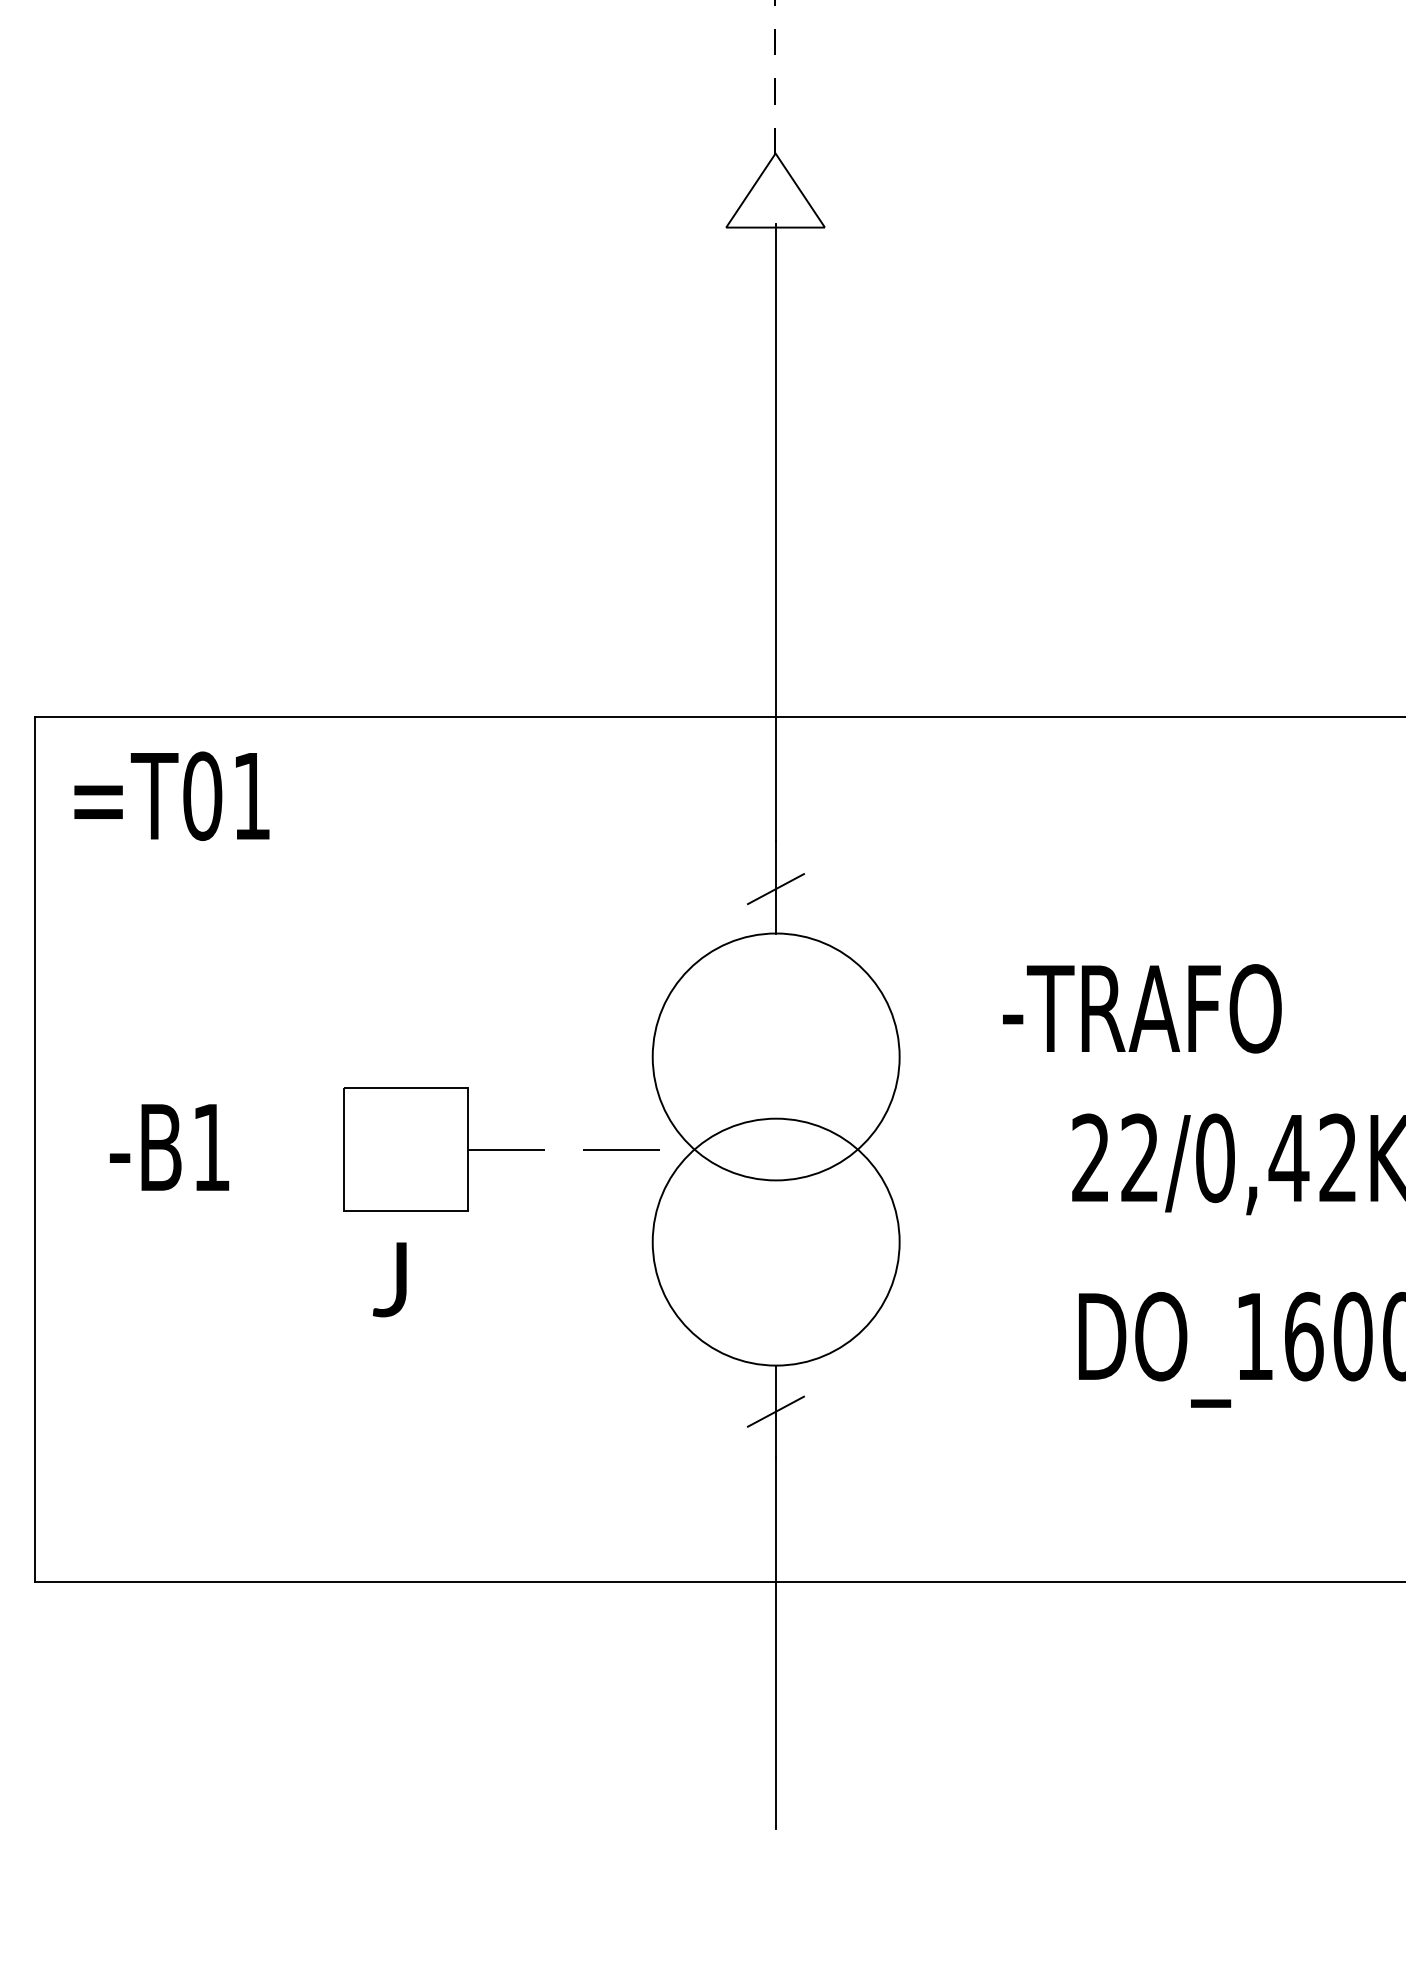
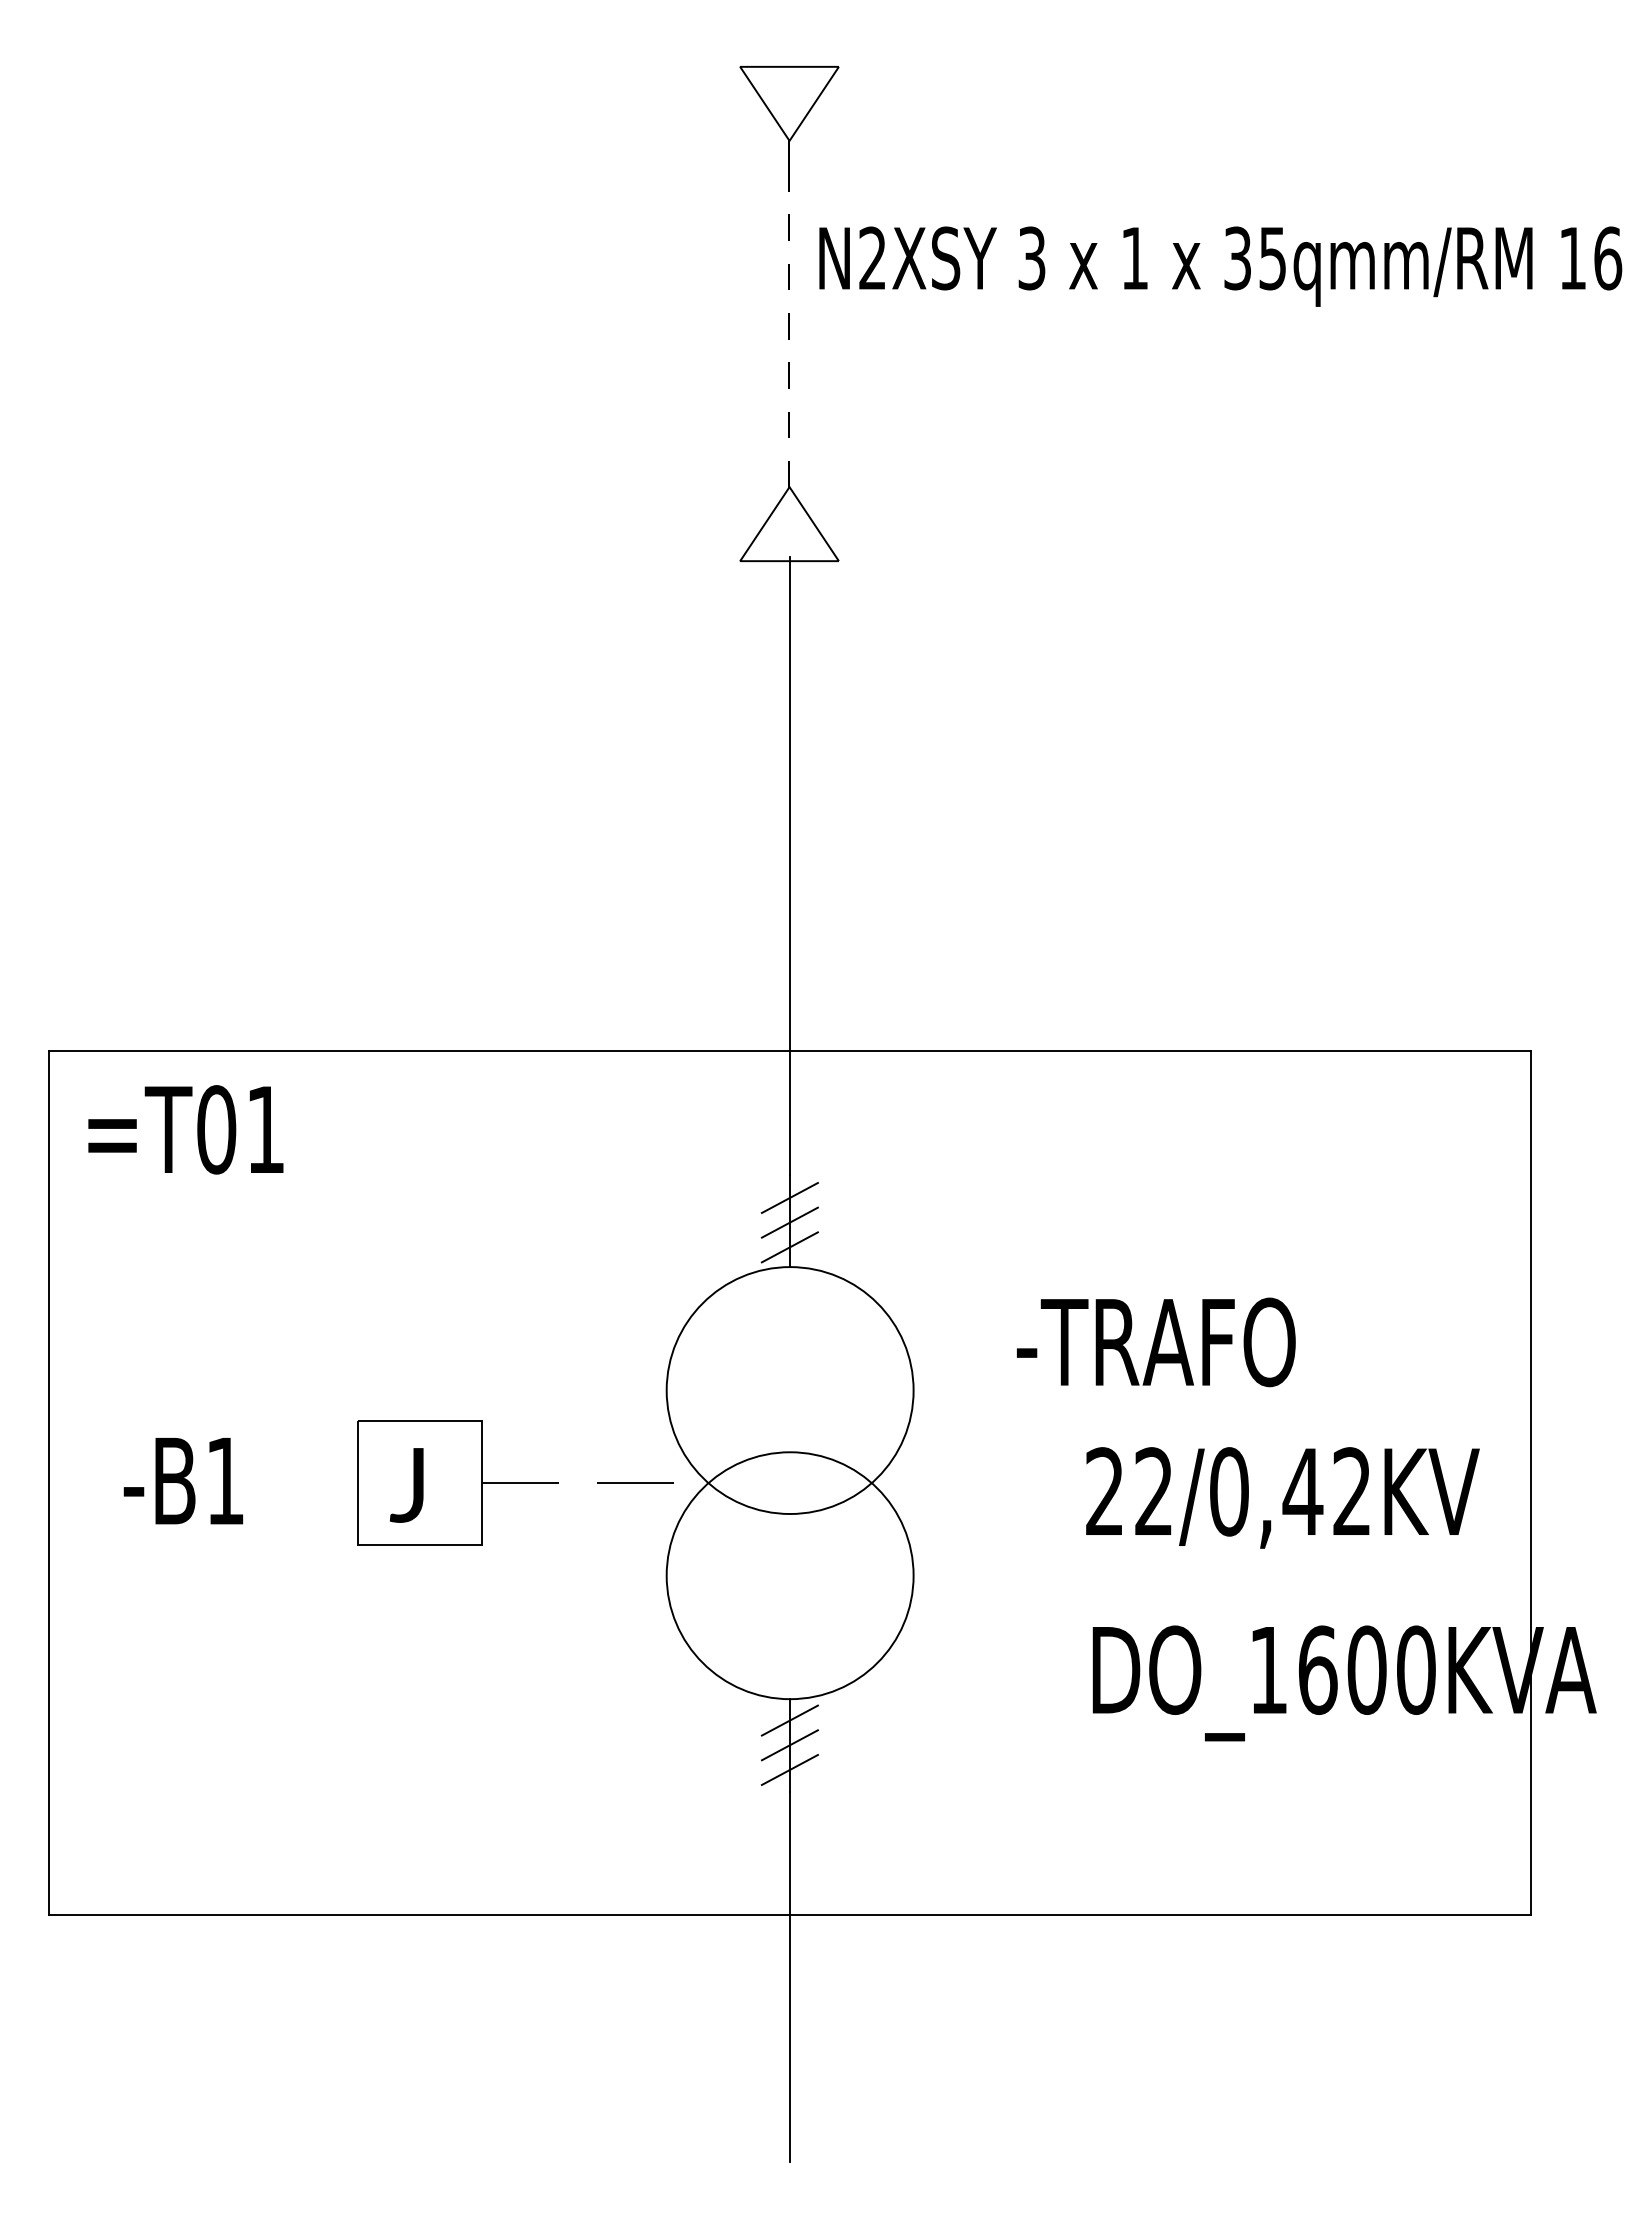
line: (775, 863) -> (789, 1197), added
line: (775, 913) -> (789, 1247), added
text: (389, 1279) -> (406, 1485), moved
line: (775, 1386) -> (789, 1720), added
line: (775, 1435) -> (789, 1769), added

